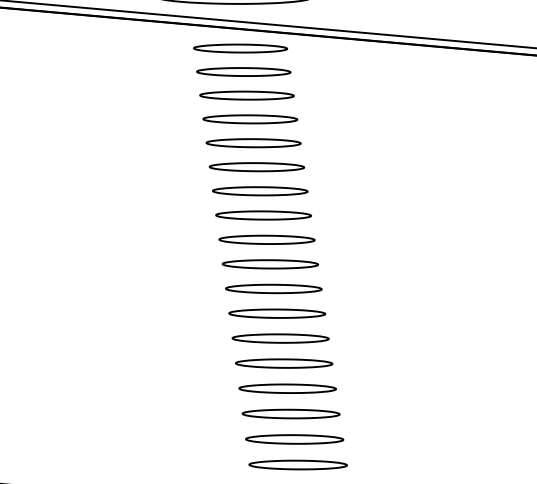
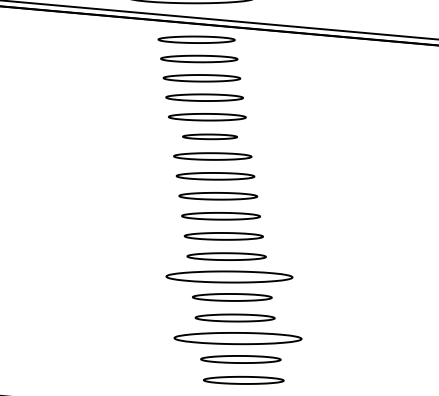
part: (256, 166) -> (209, 136), size x0.7
part: (280, 337) -> (229, 276), size x1.6
part: (290, 413) -> (237, 338), size x1.6

